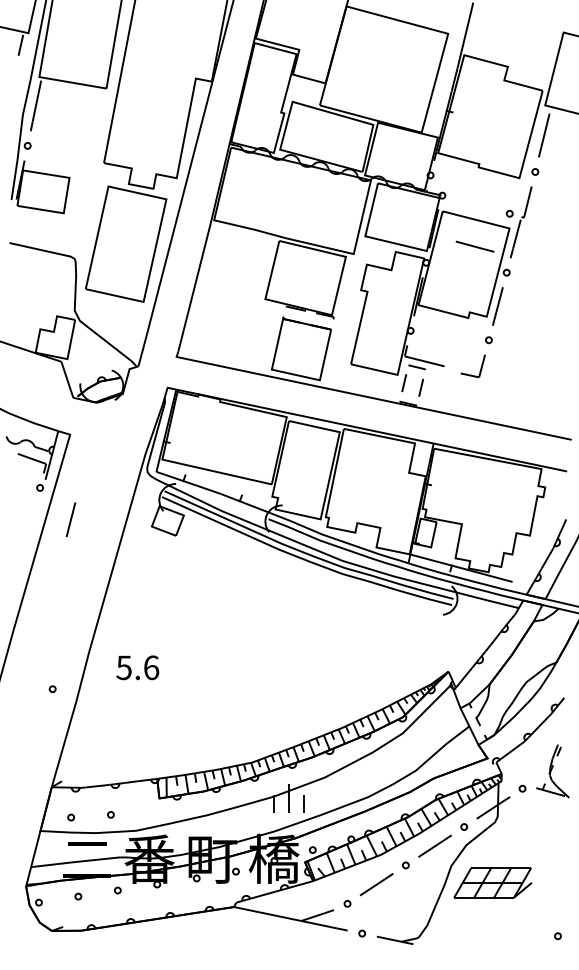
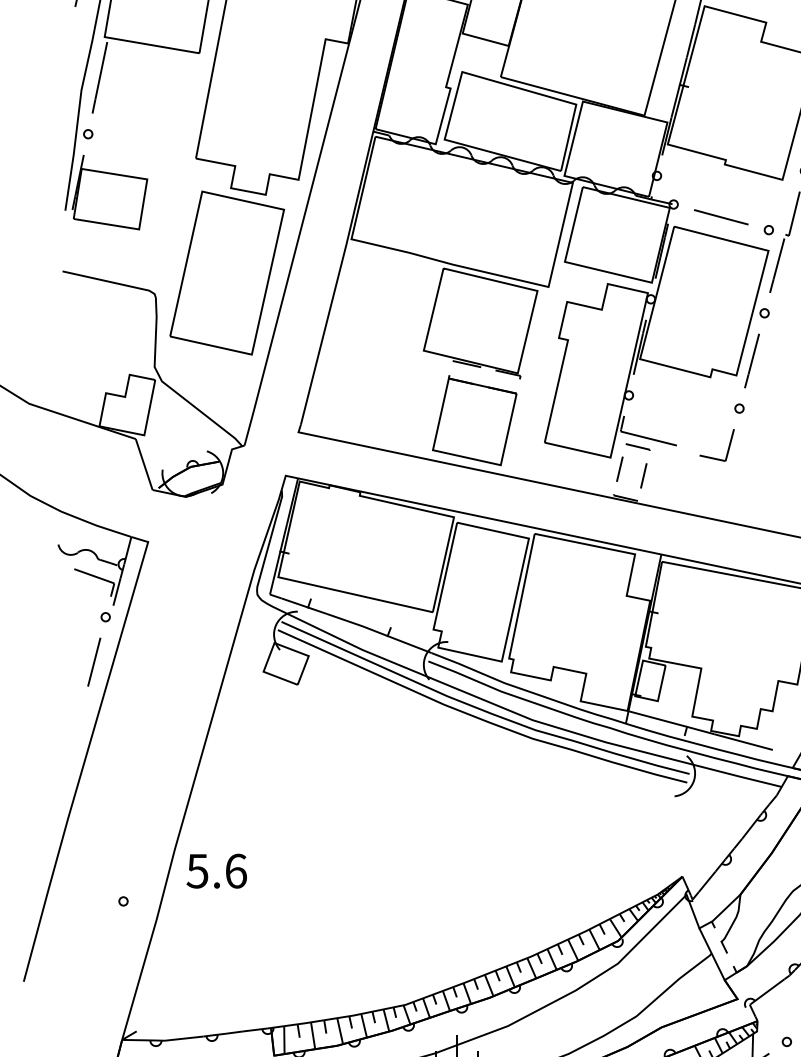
line: (474, 246) -> (720, 216), moved
line: (70, 519) -> (93, 661), moved
text: (137, 667) -> (216, 870), moved

